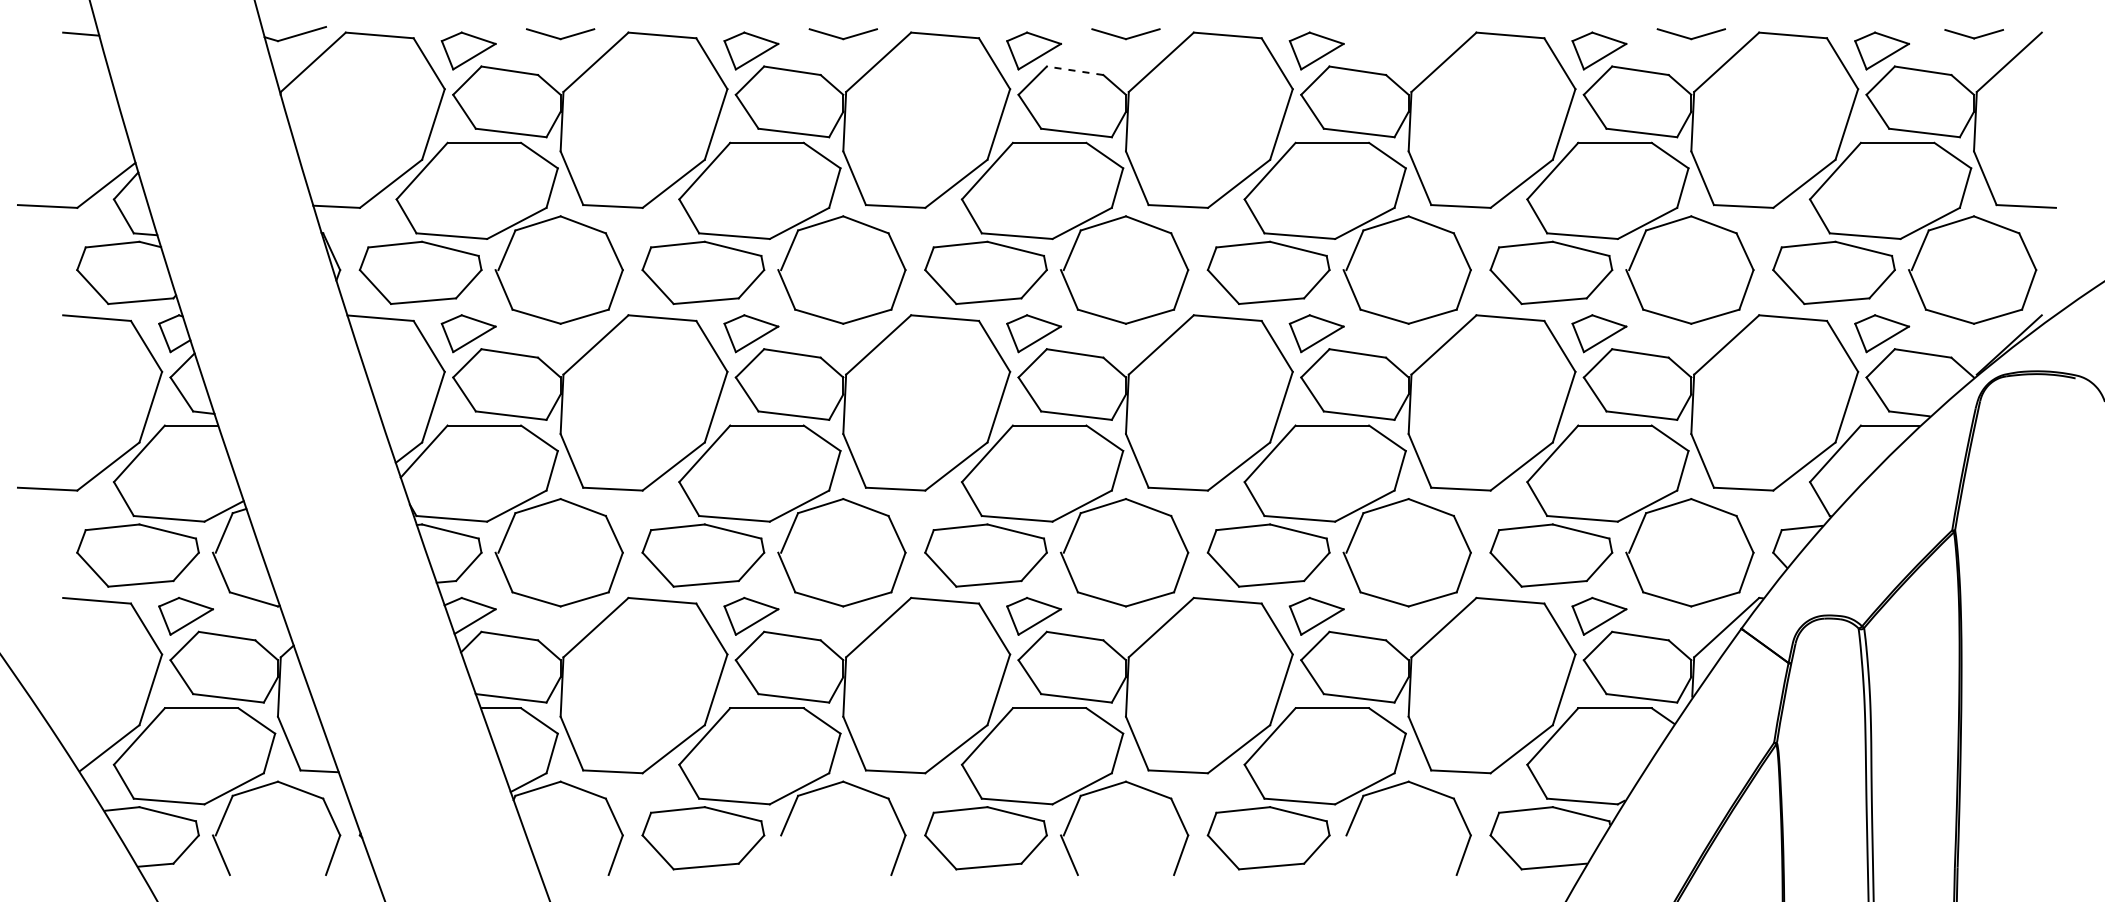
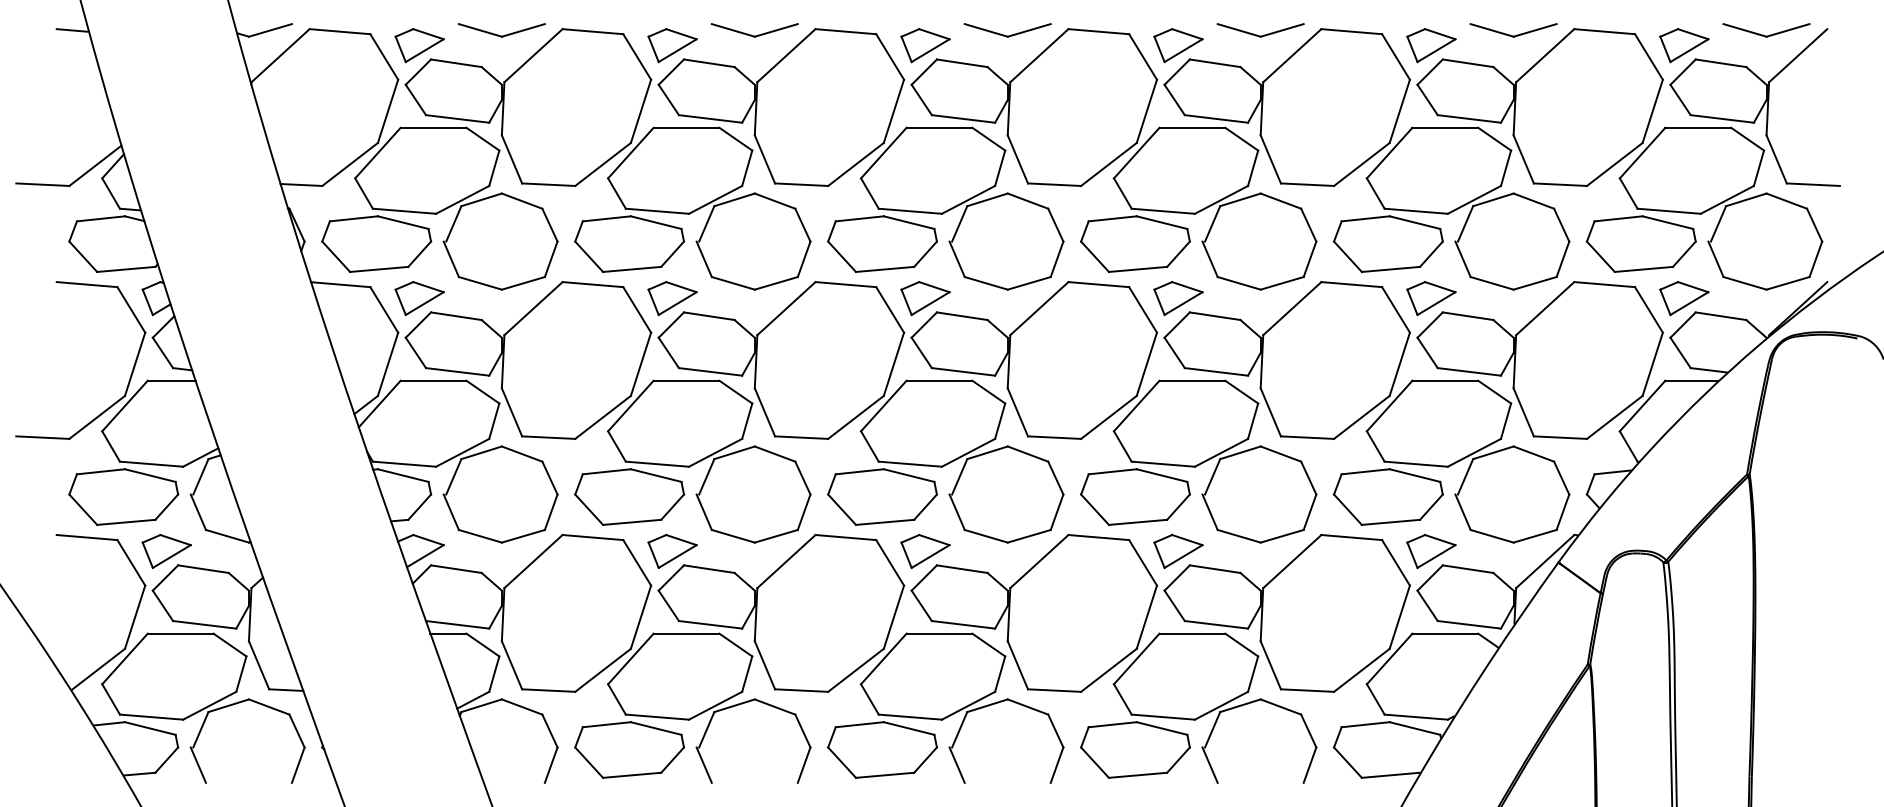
part: (560, 34) -> (501, 30), size x1.43
part: (843, 34) -> (754, 30), size x1.43
part: (1125, 34) -> (1007, 30), size x1.43
part: (1408, 34) -> (1260, 30), added
part: (1691, 34) -> (1513, 30), size x1.43
part: (1974, 34) -> (1767, 30), size x1.67
line: (1075, 70) -> (962, 63), dashed -> solid
line: (786, 855) -> (703, 765), added
line: (1351, 855) -> (1209, 765), added

